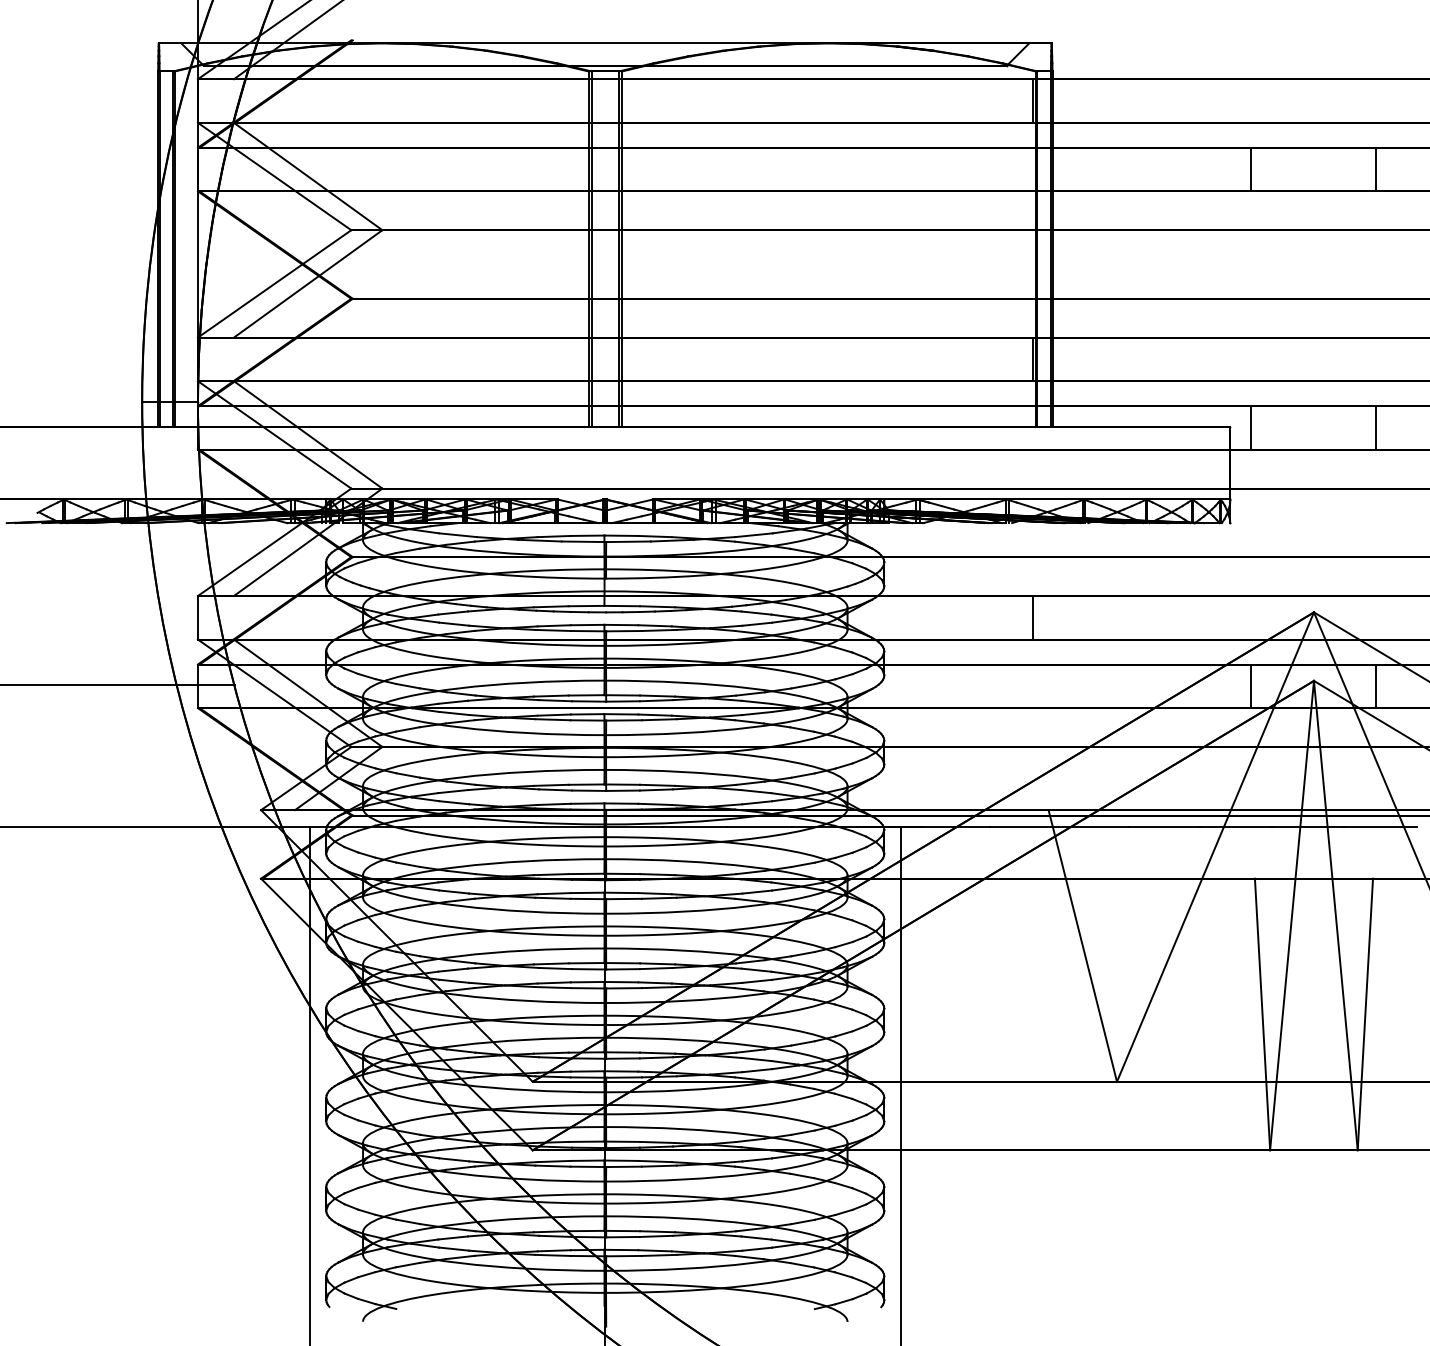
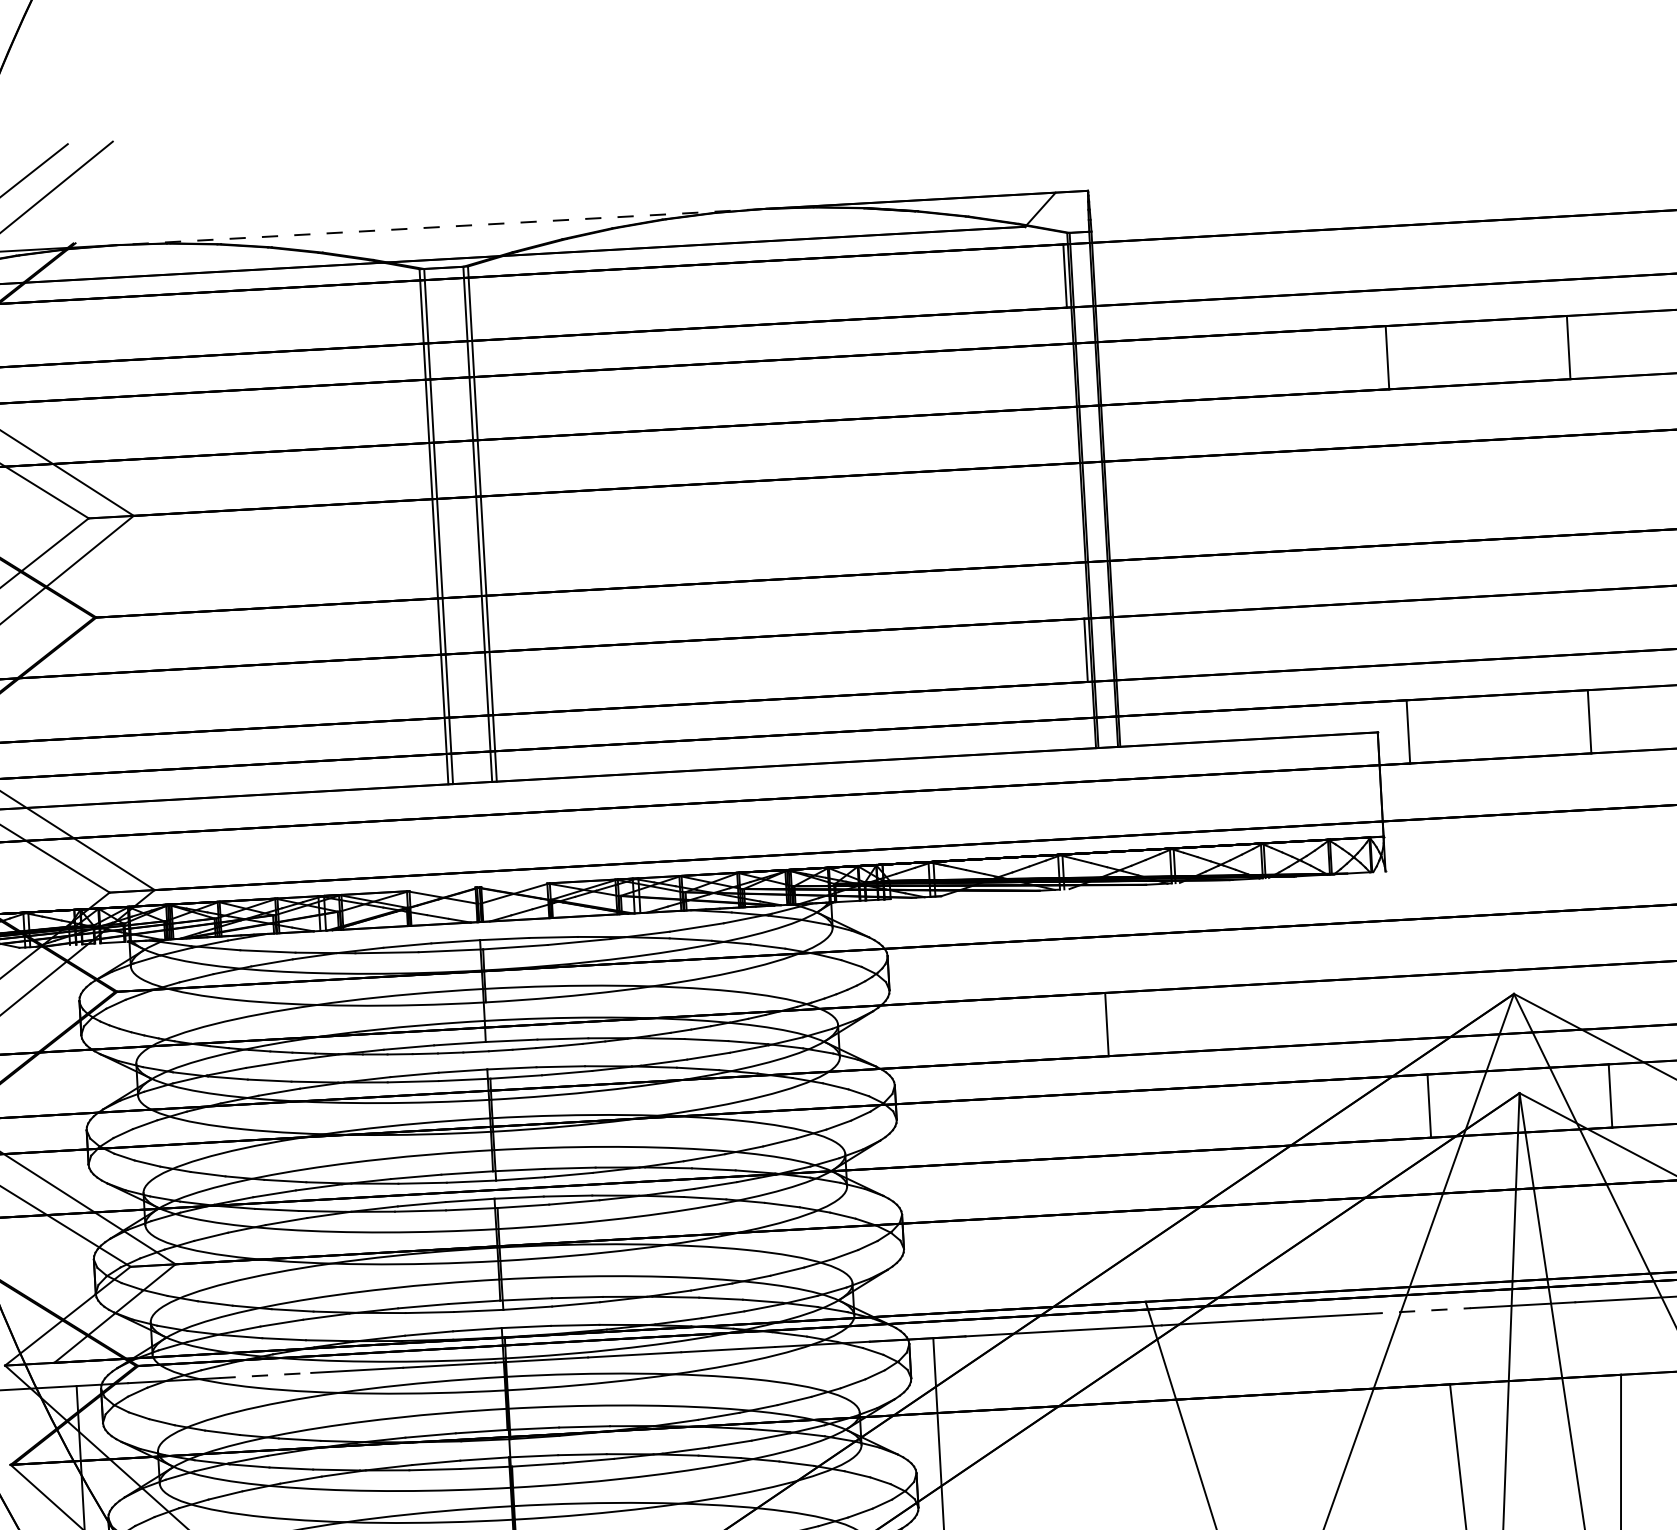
line: (603, 43) -> (438, 227), solid -> dashed
line: (439, 826) -> (264, 1374), solid -> dashed
line: (1236, 827) -> (1419, 1311), solid -> dashed

